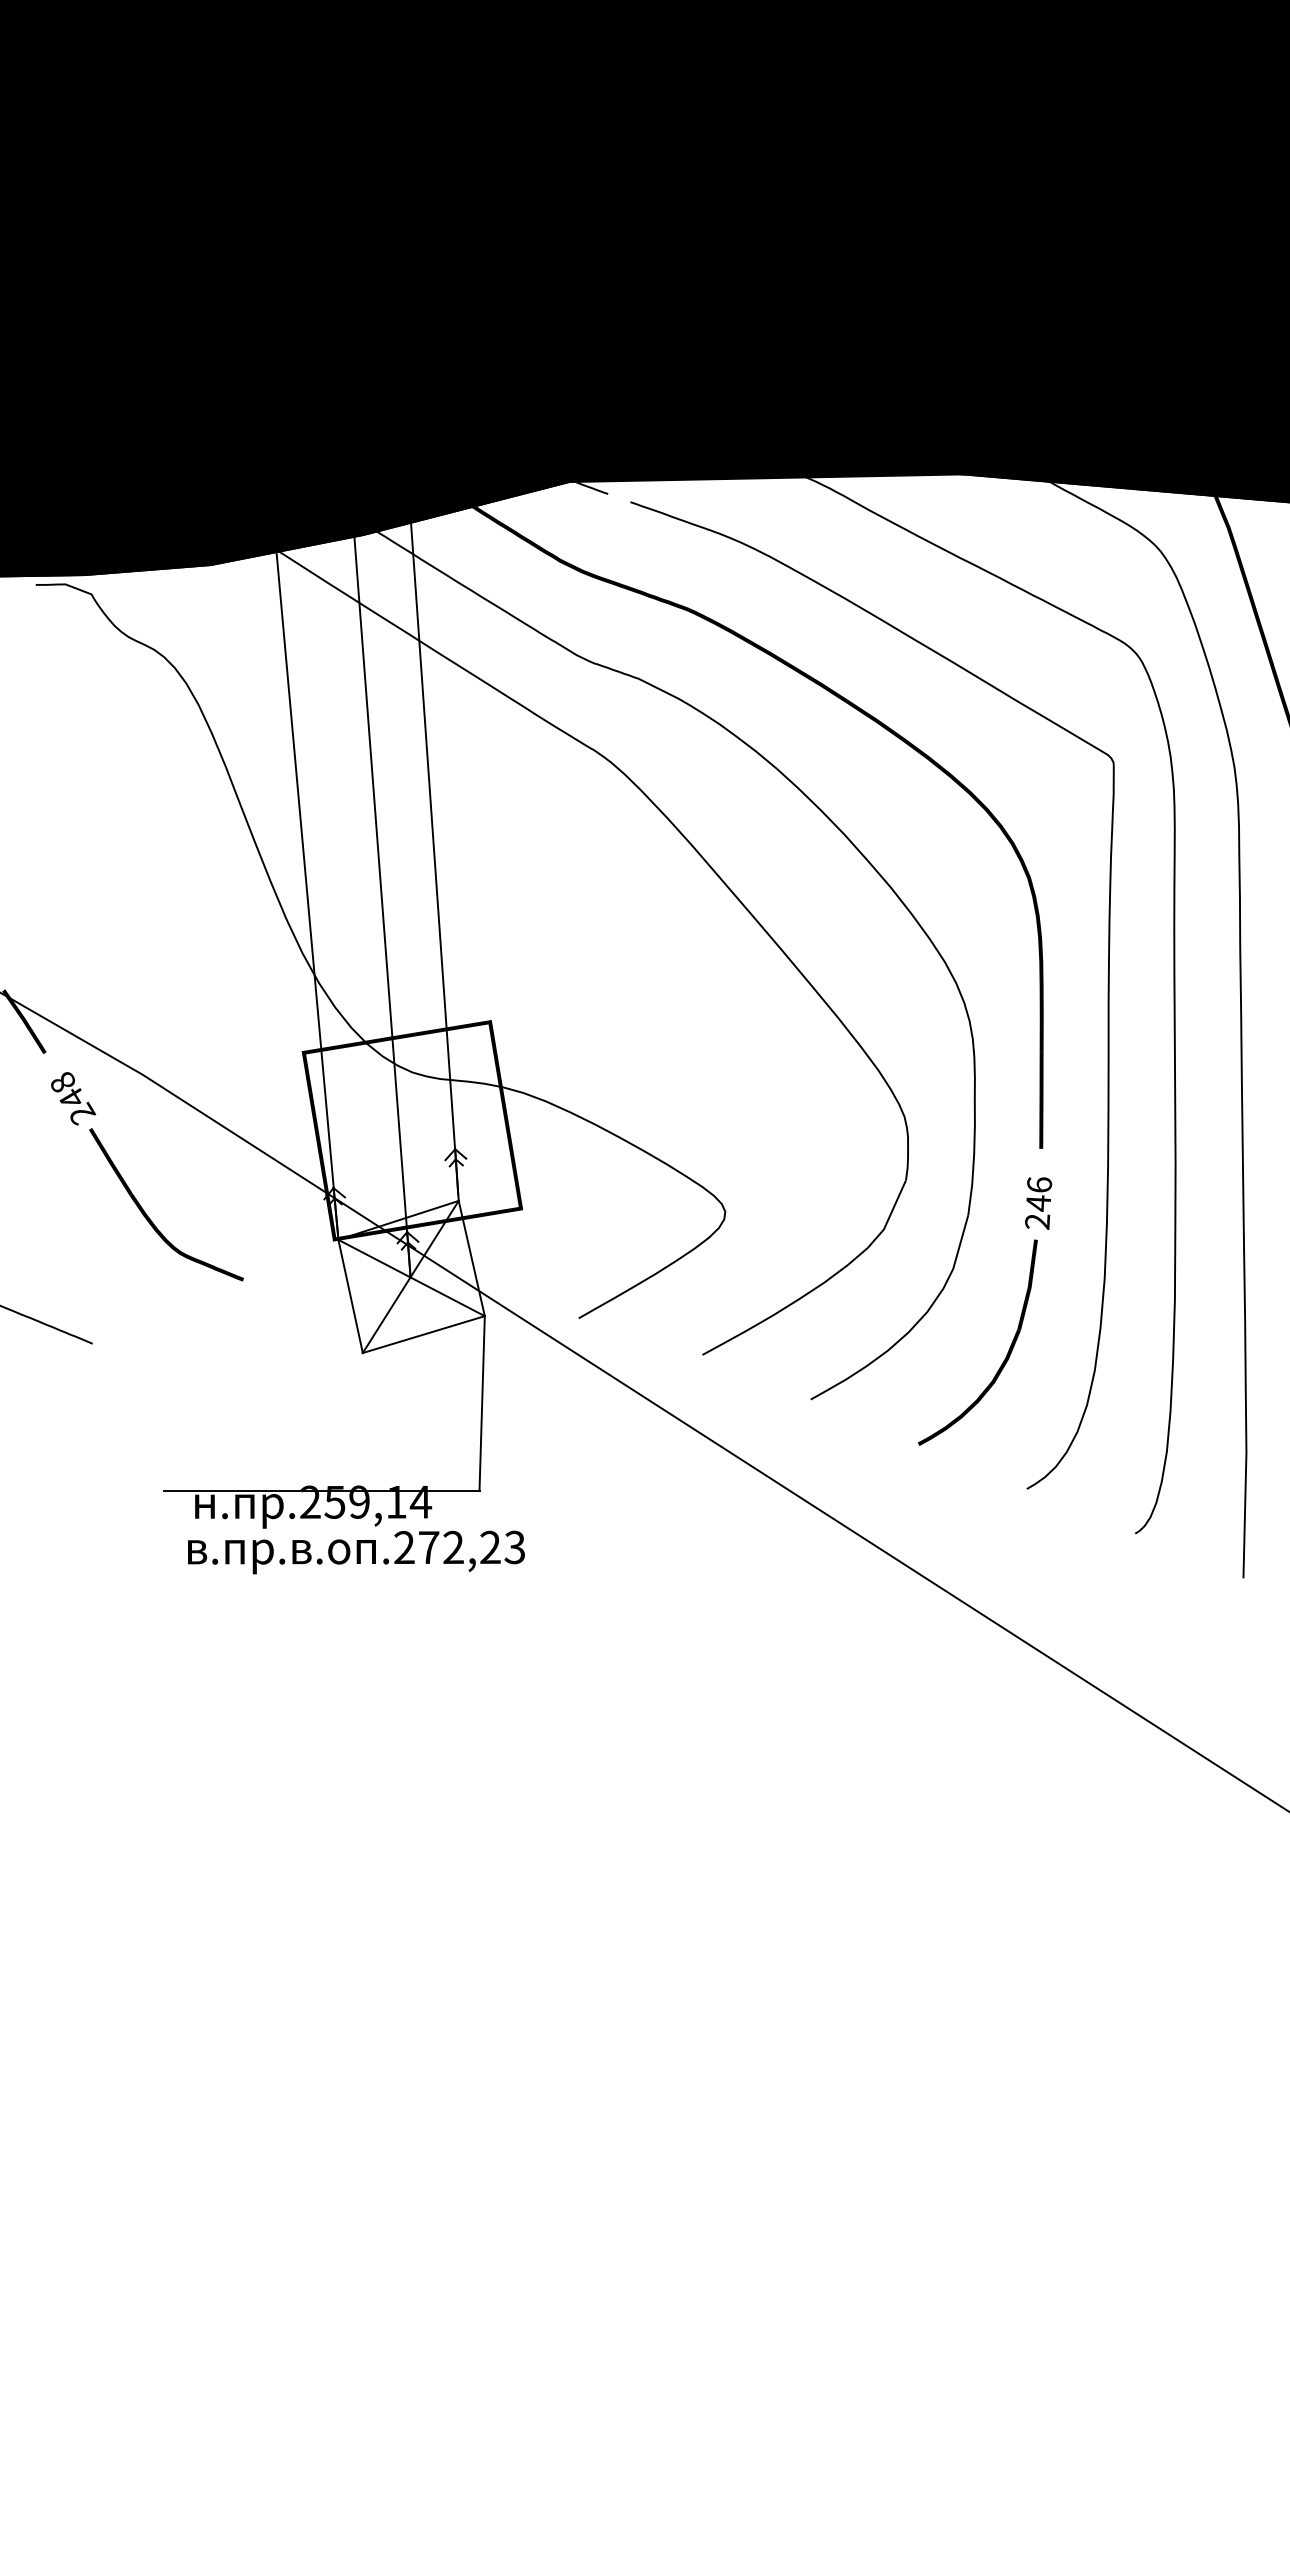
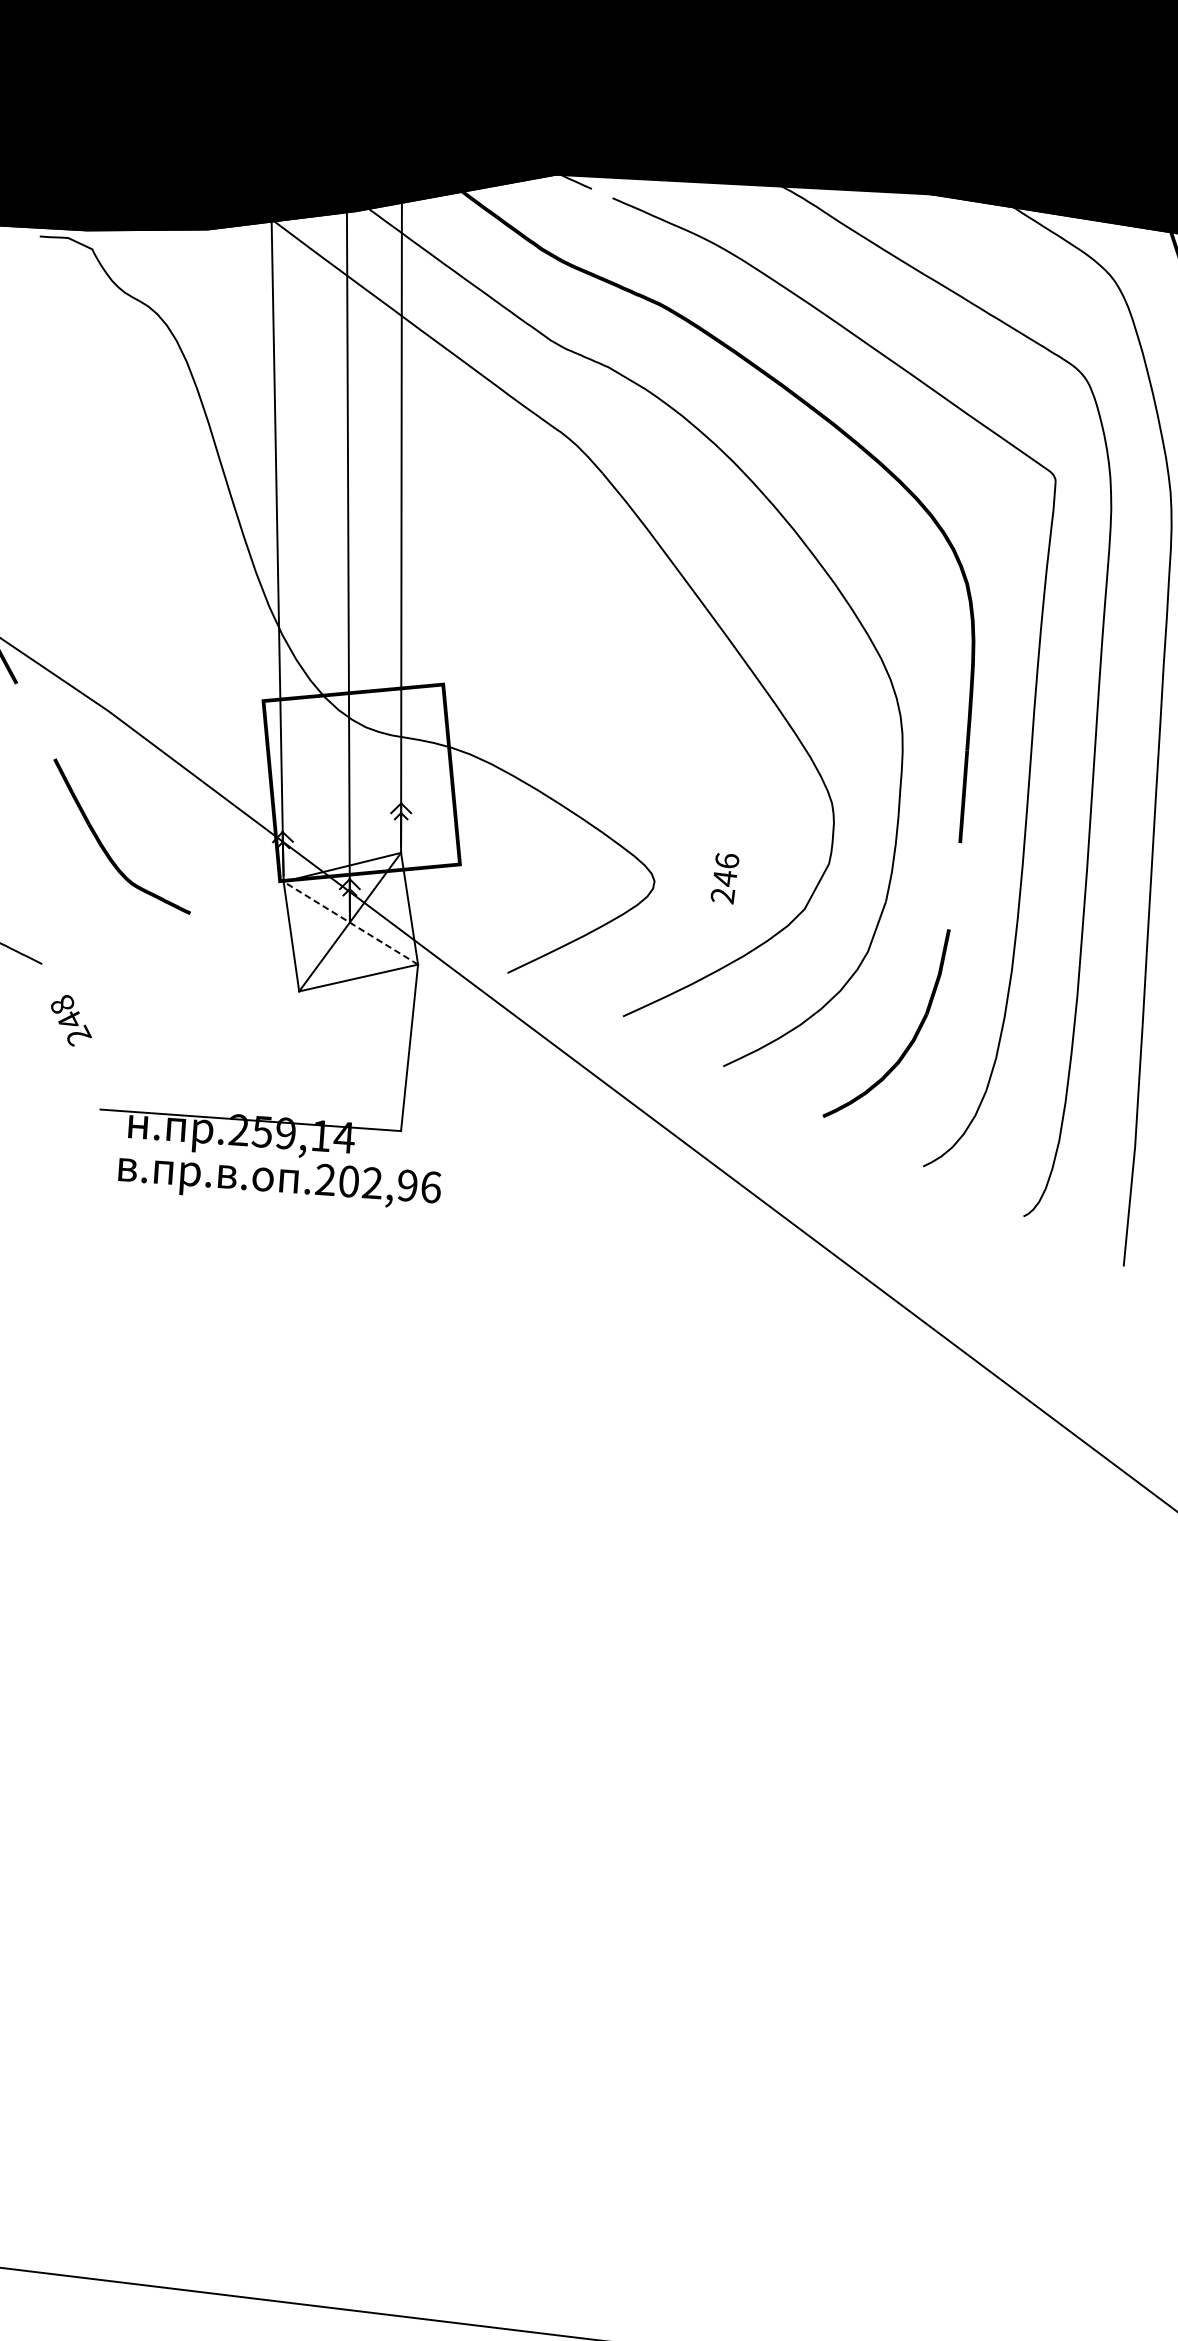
text: (73, 1098) -> (71, 1020), moved
text: (1038, 1203) -> (724, 878), moved
line: (411, 1278) -> (350, 923), solid -> dashed
text: (472, 1547) -> (390, 1184), .272,23 -> .202,96

